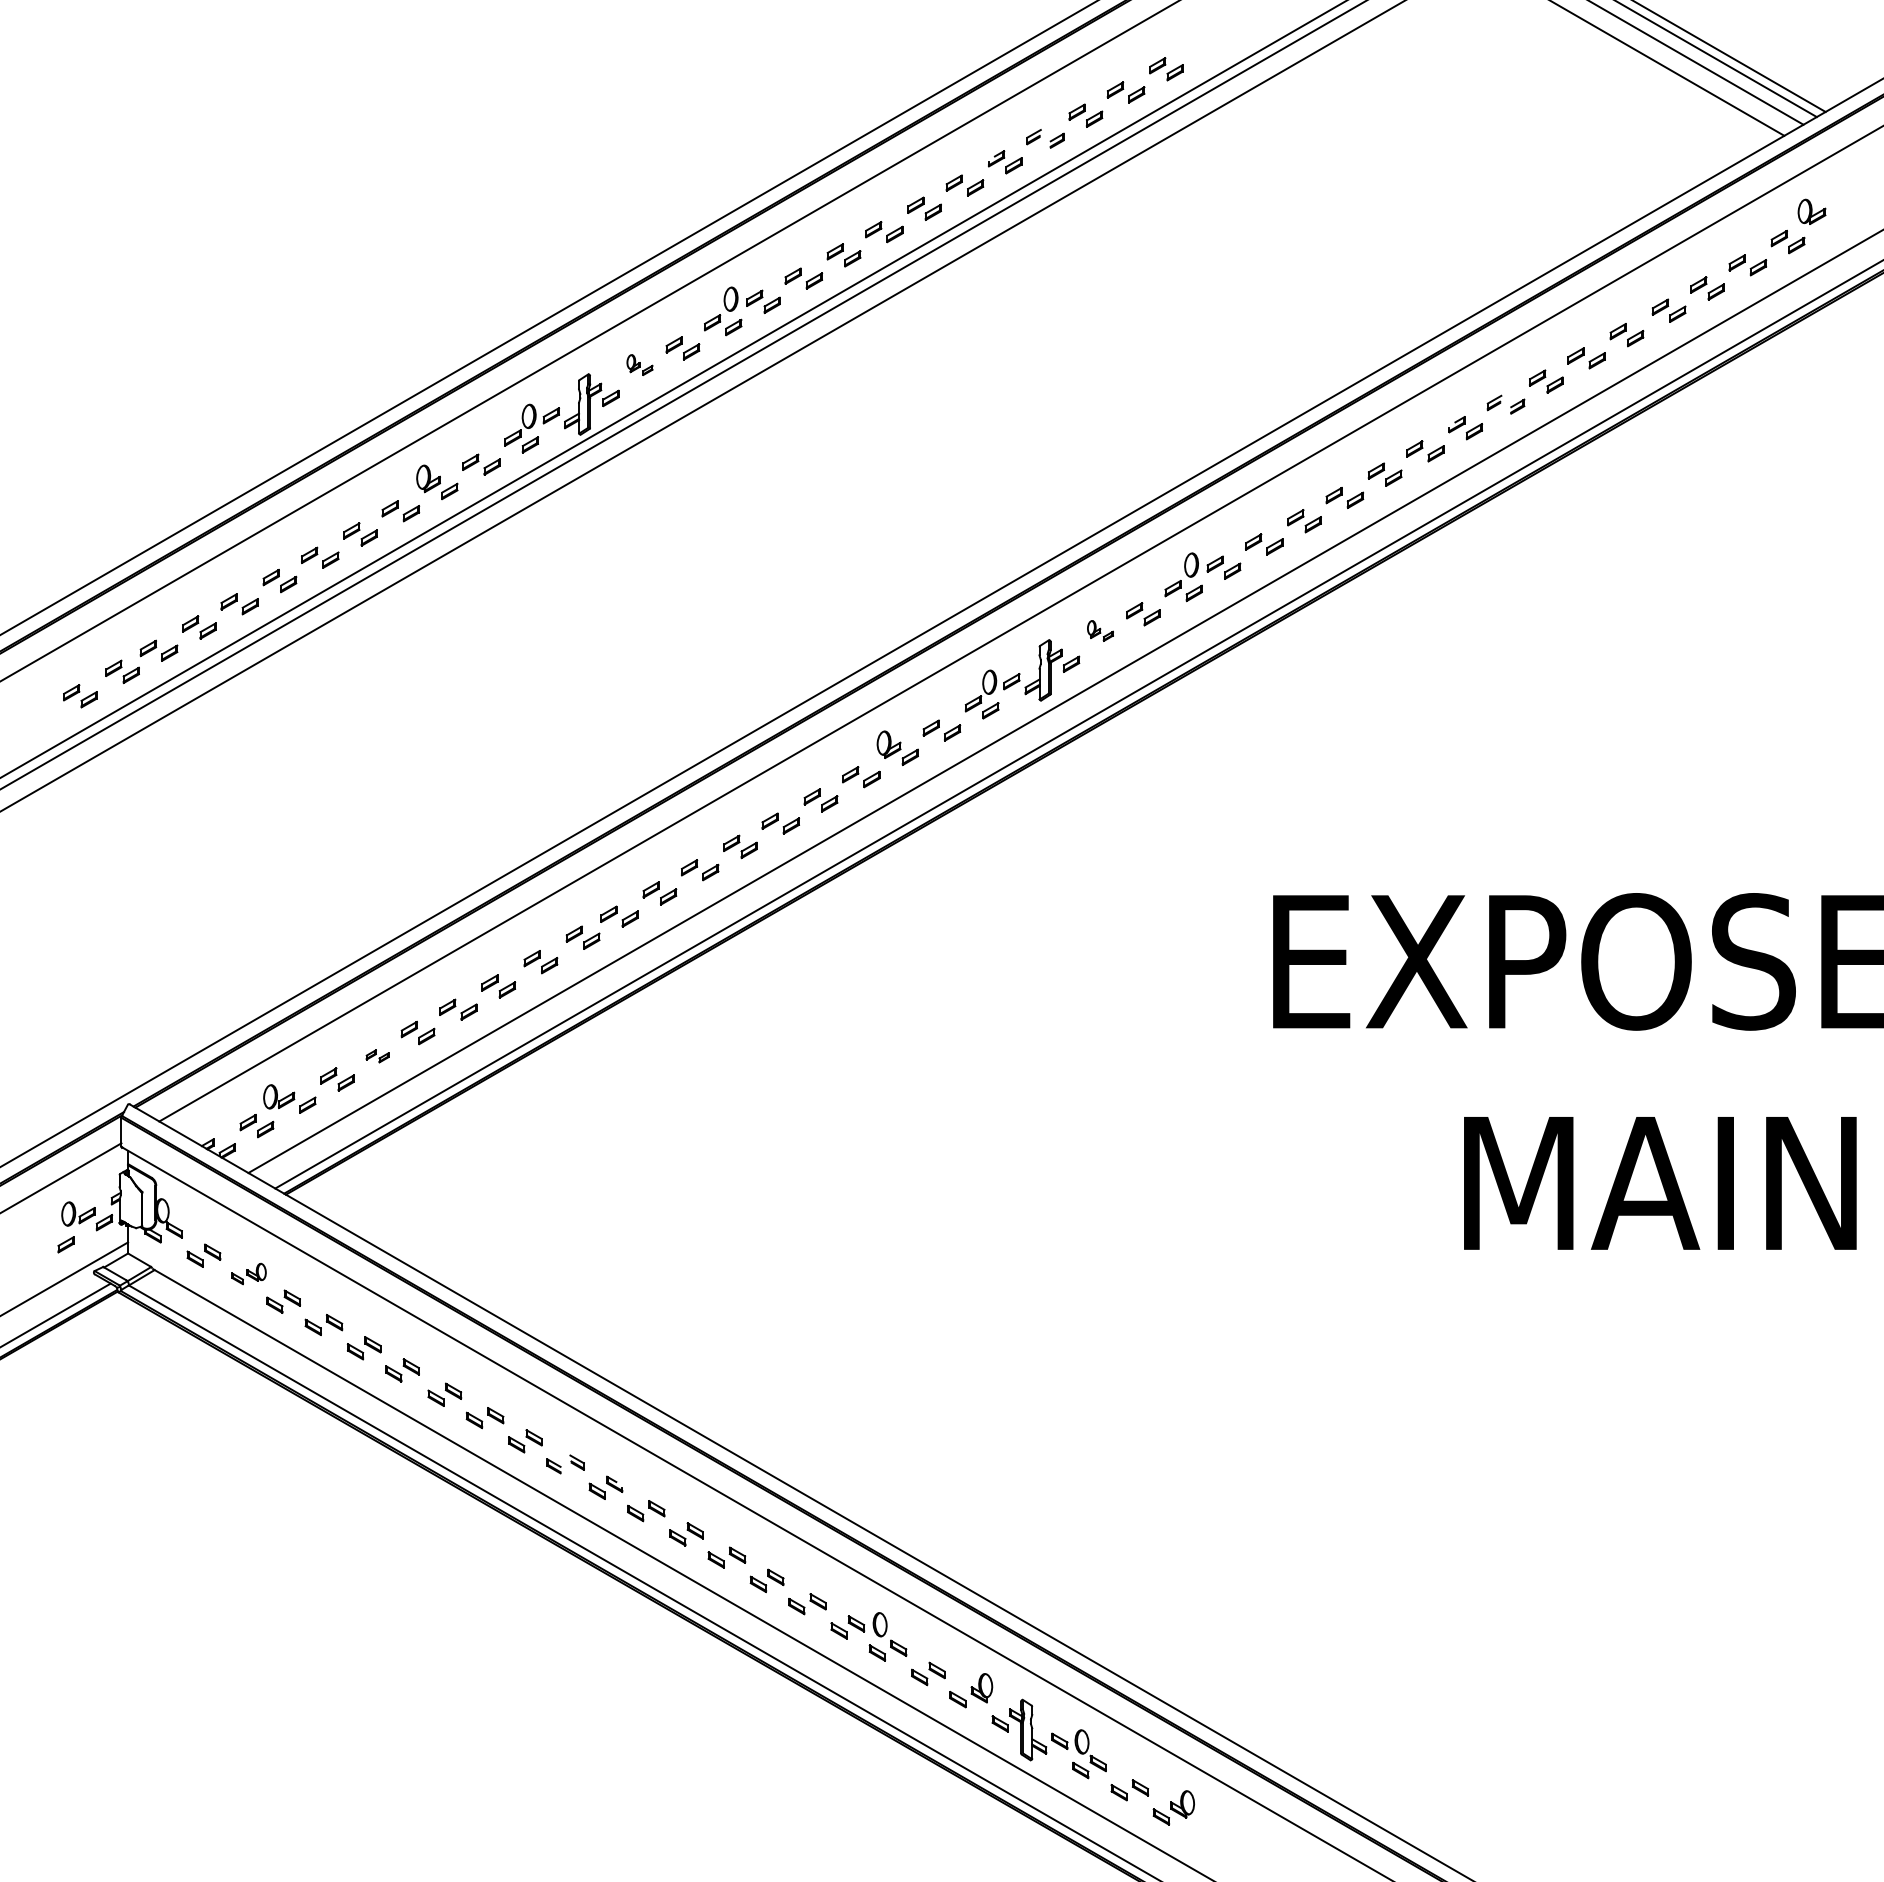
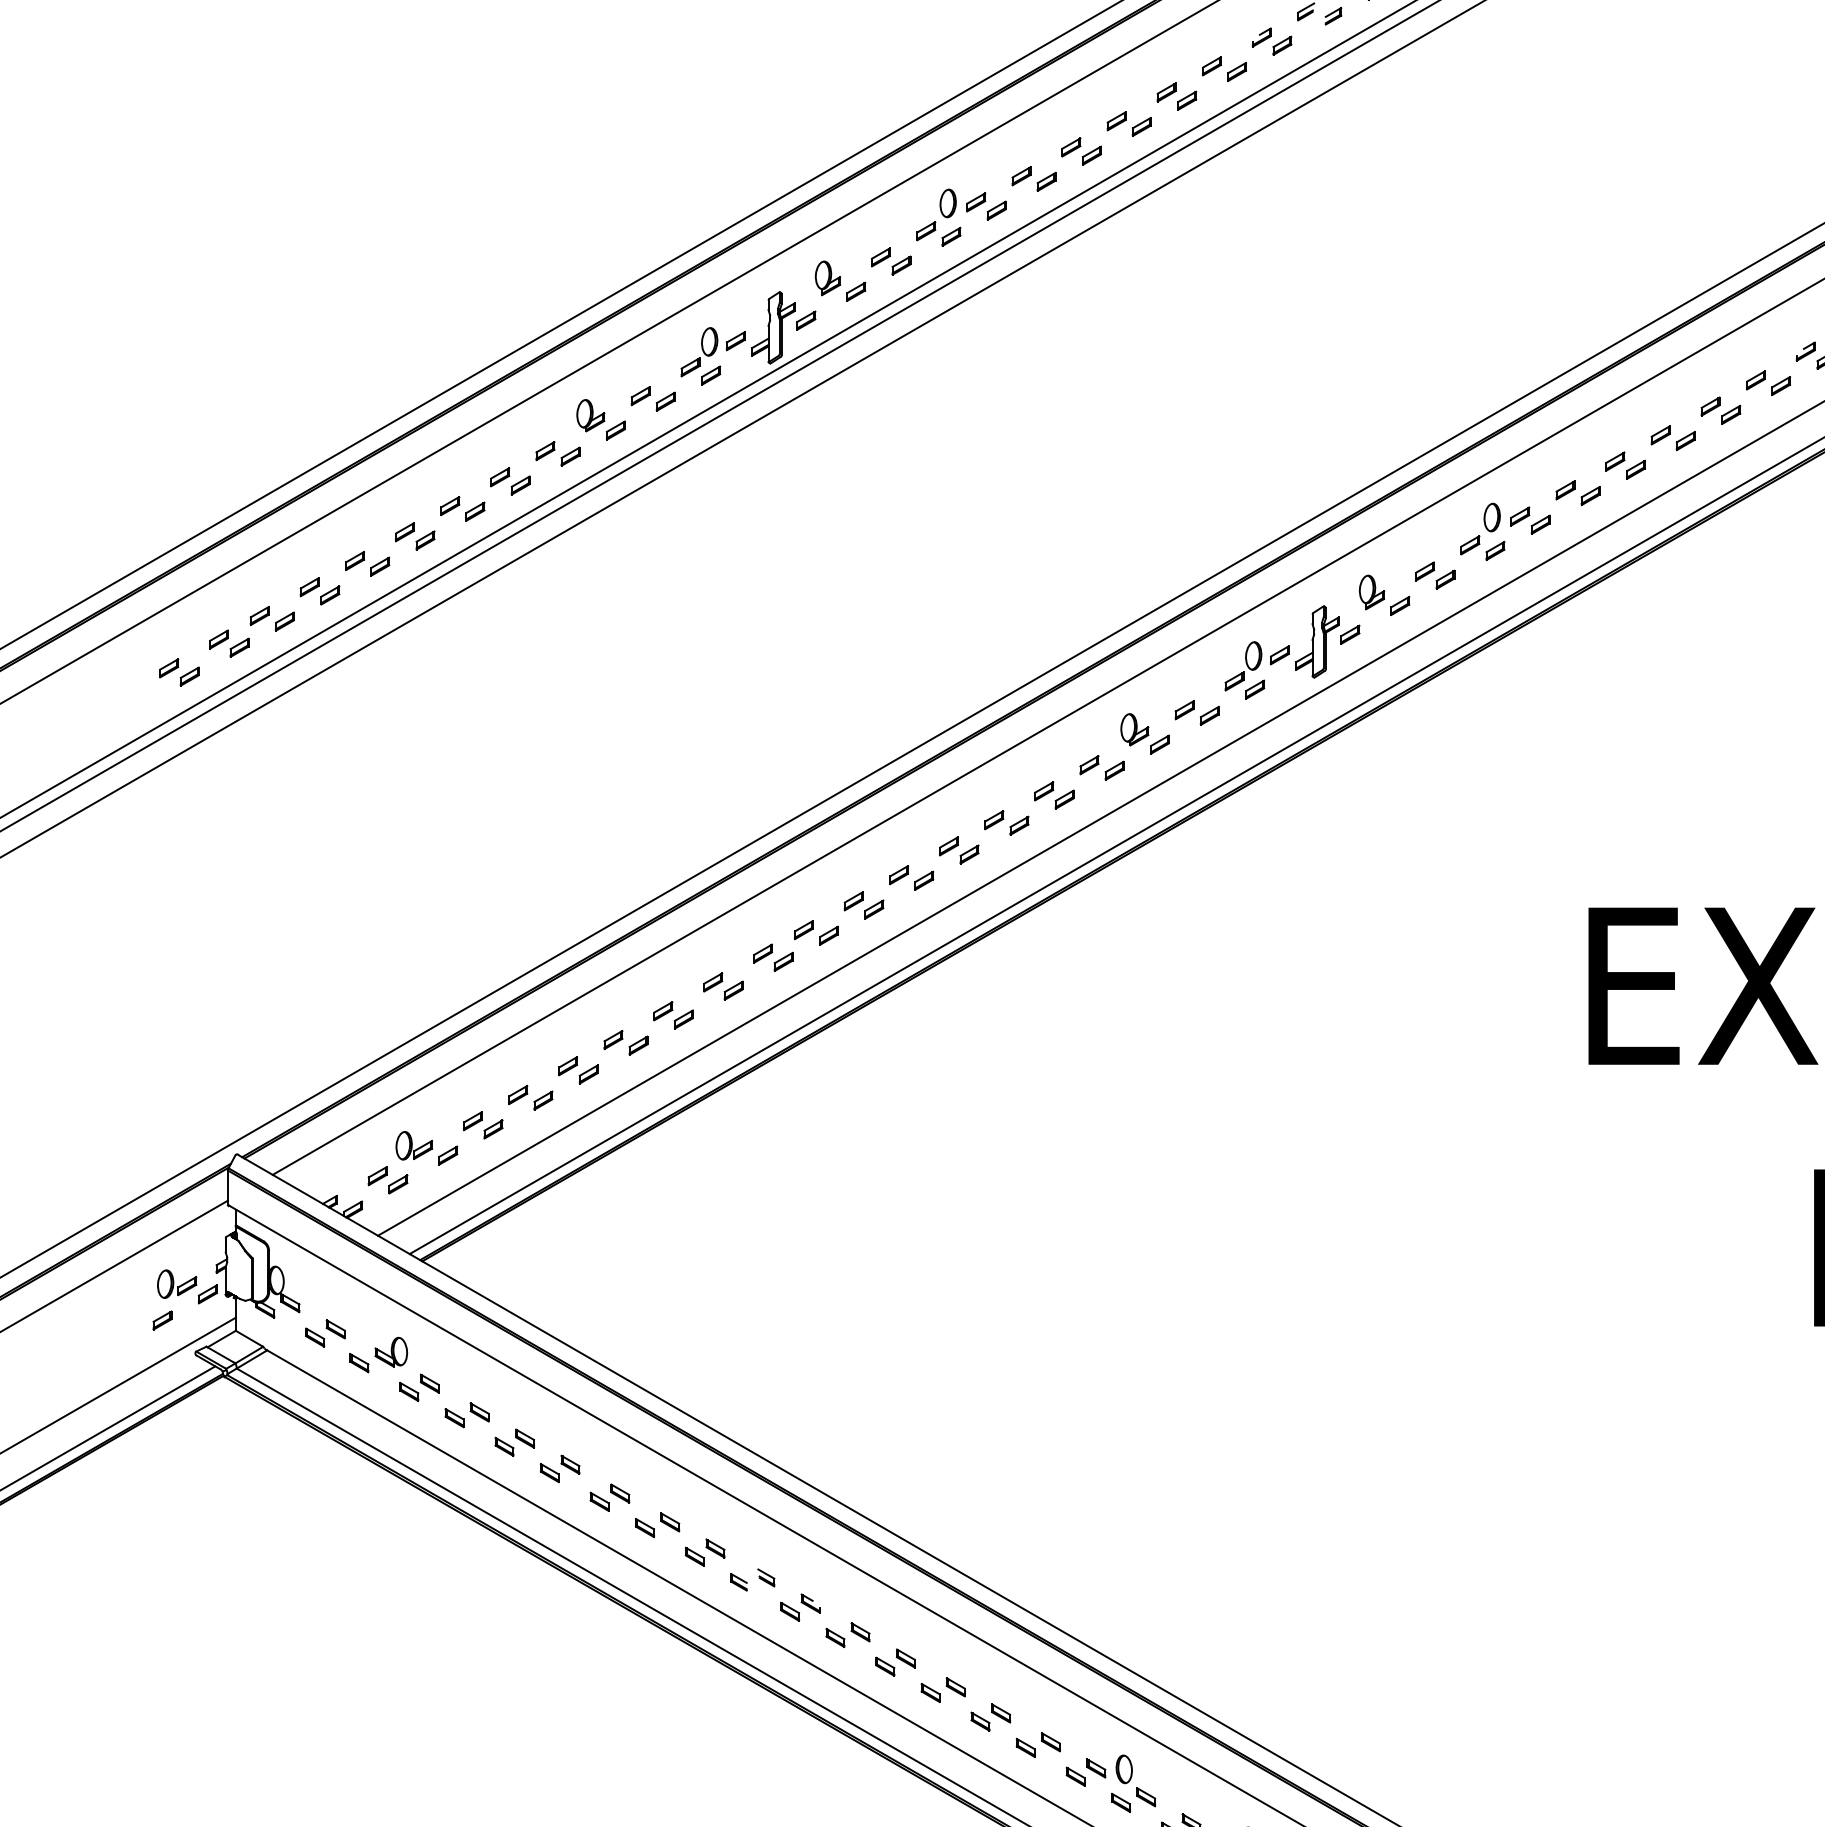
part: (639, 364) -> (839, 280), size x1.67
part: (1100, 630) -> (1384, 594), size x1.67
part: (377, 1056) -> (530, 1098), size x1.67
part: (248, 1273) -> (378, 1354), size x1.43

